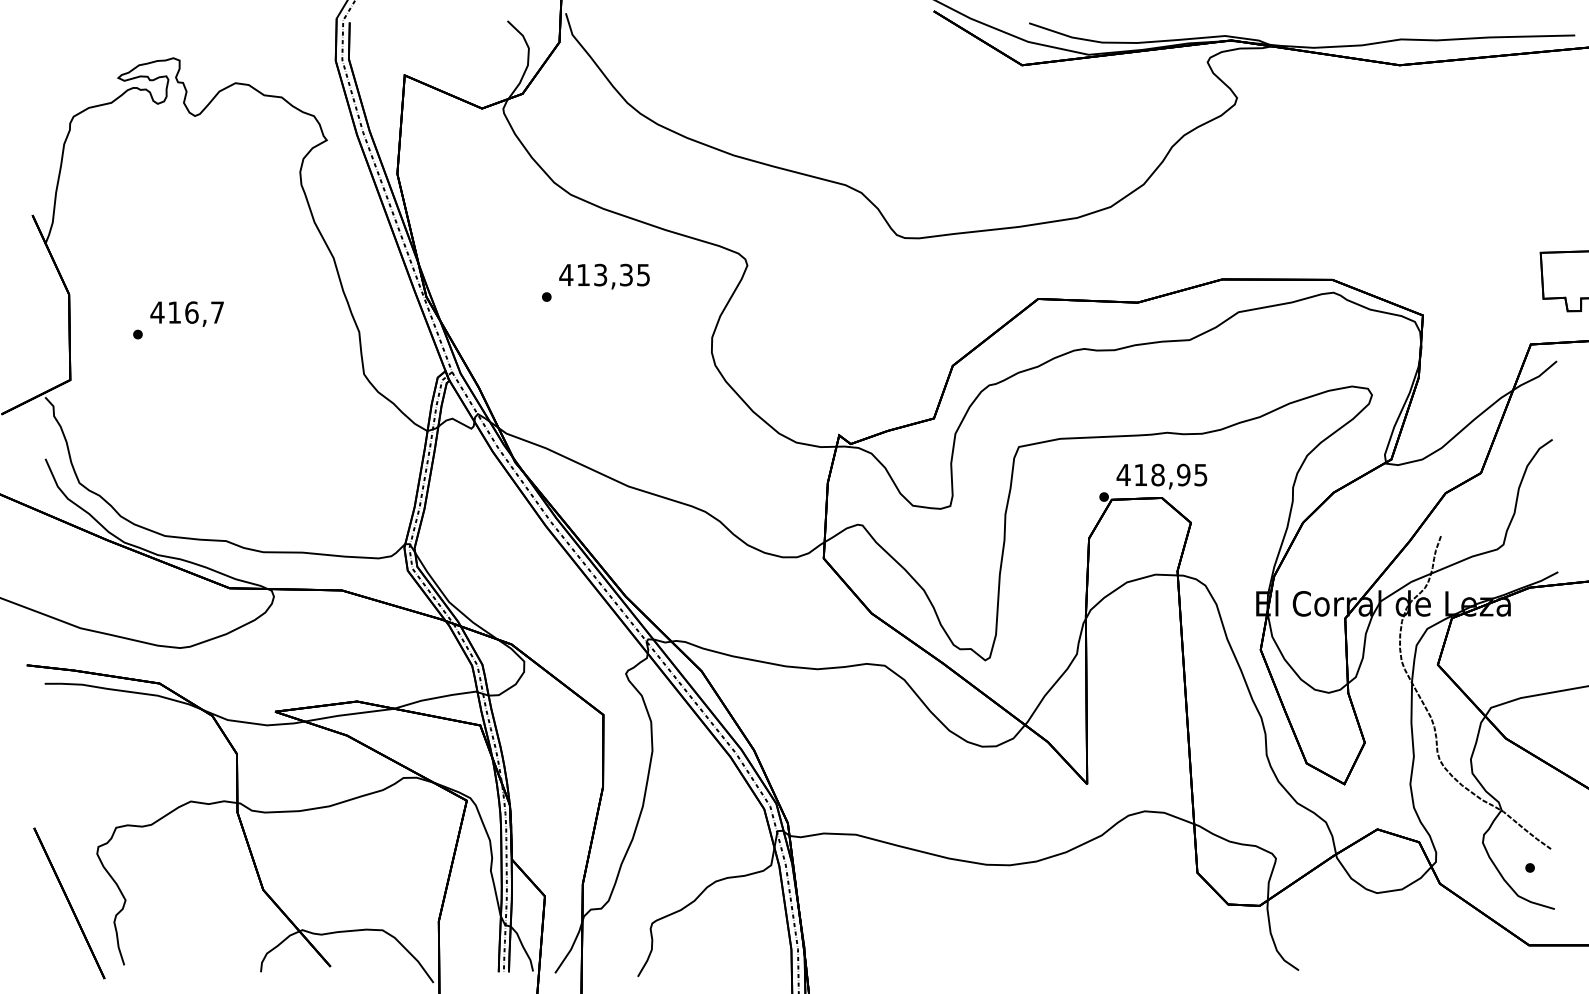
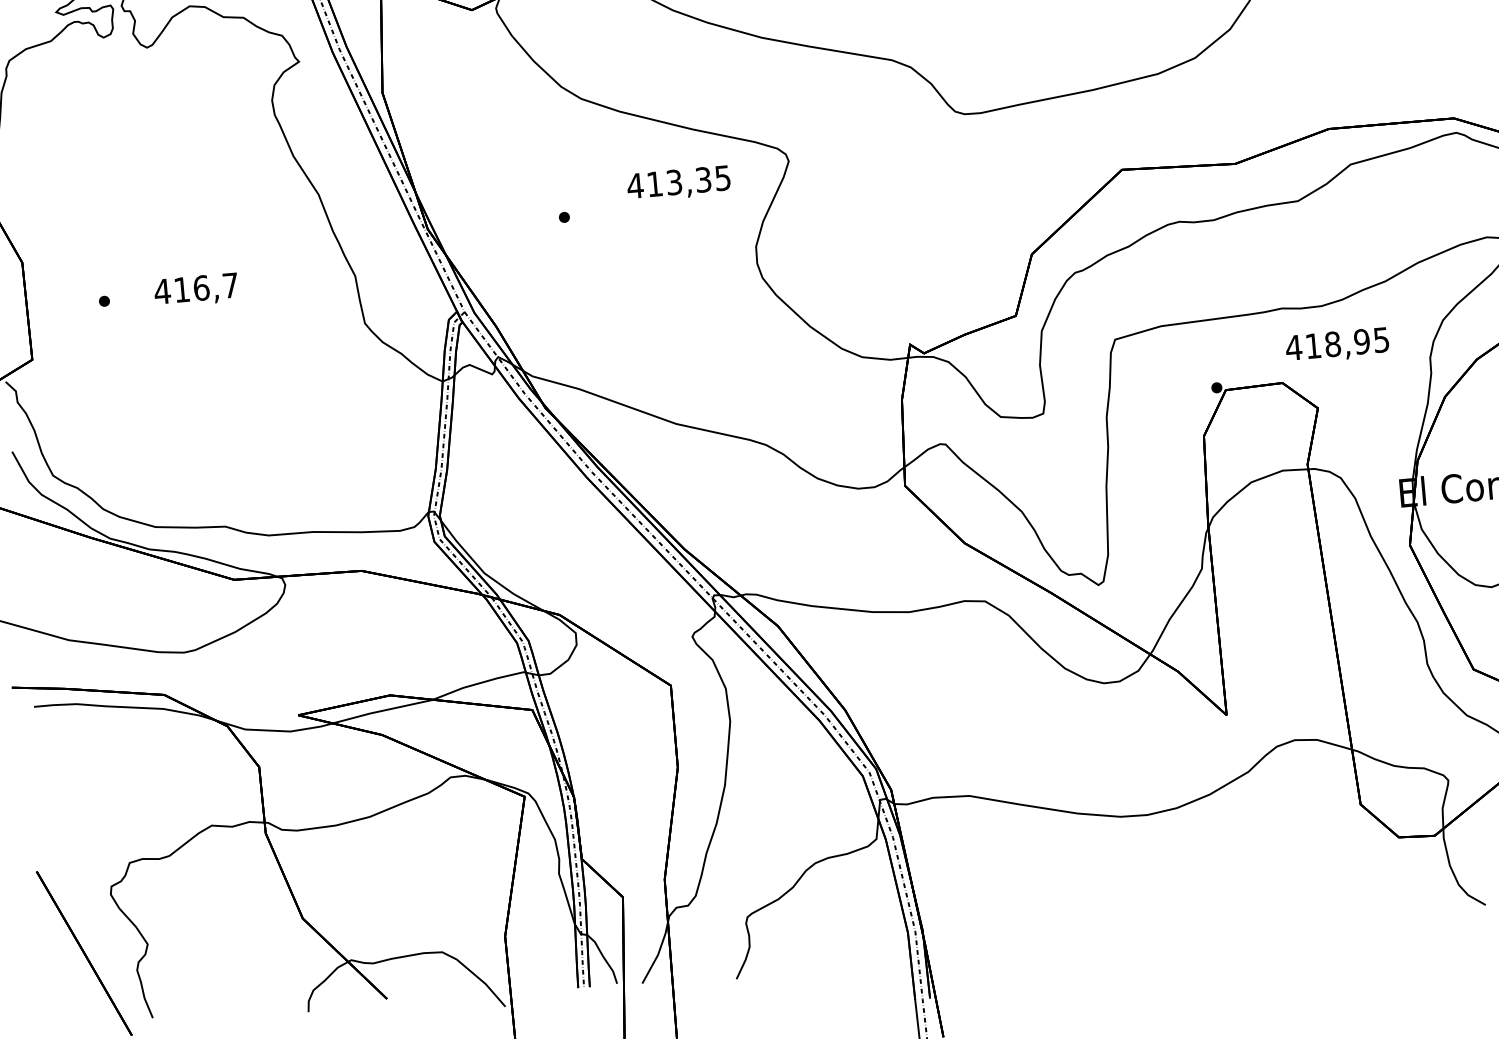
text: (604, 276) -> (678, 183), moved
text: (186, 313) -> (195, 289), moved
text: (1161, 476) -> (1336, 345), moved

